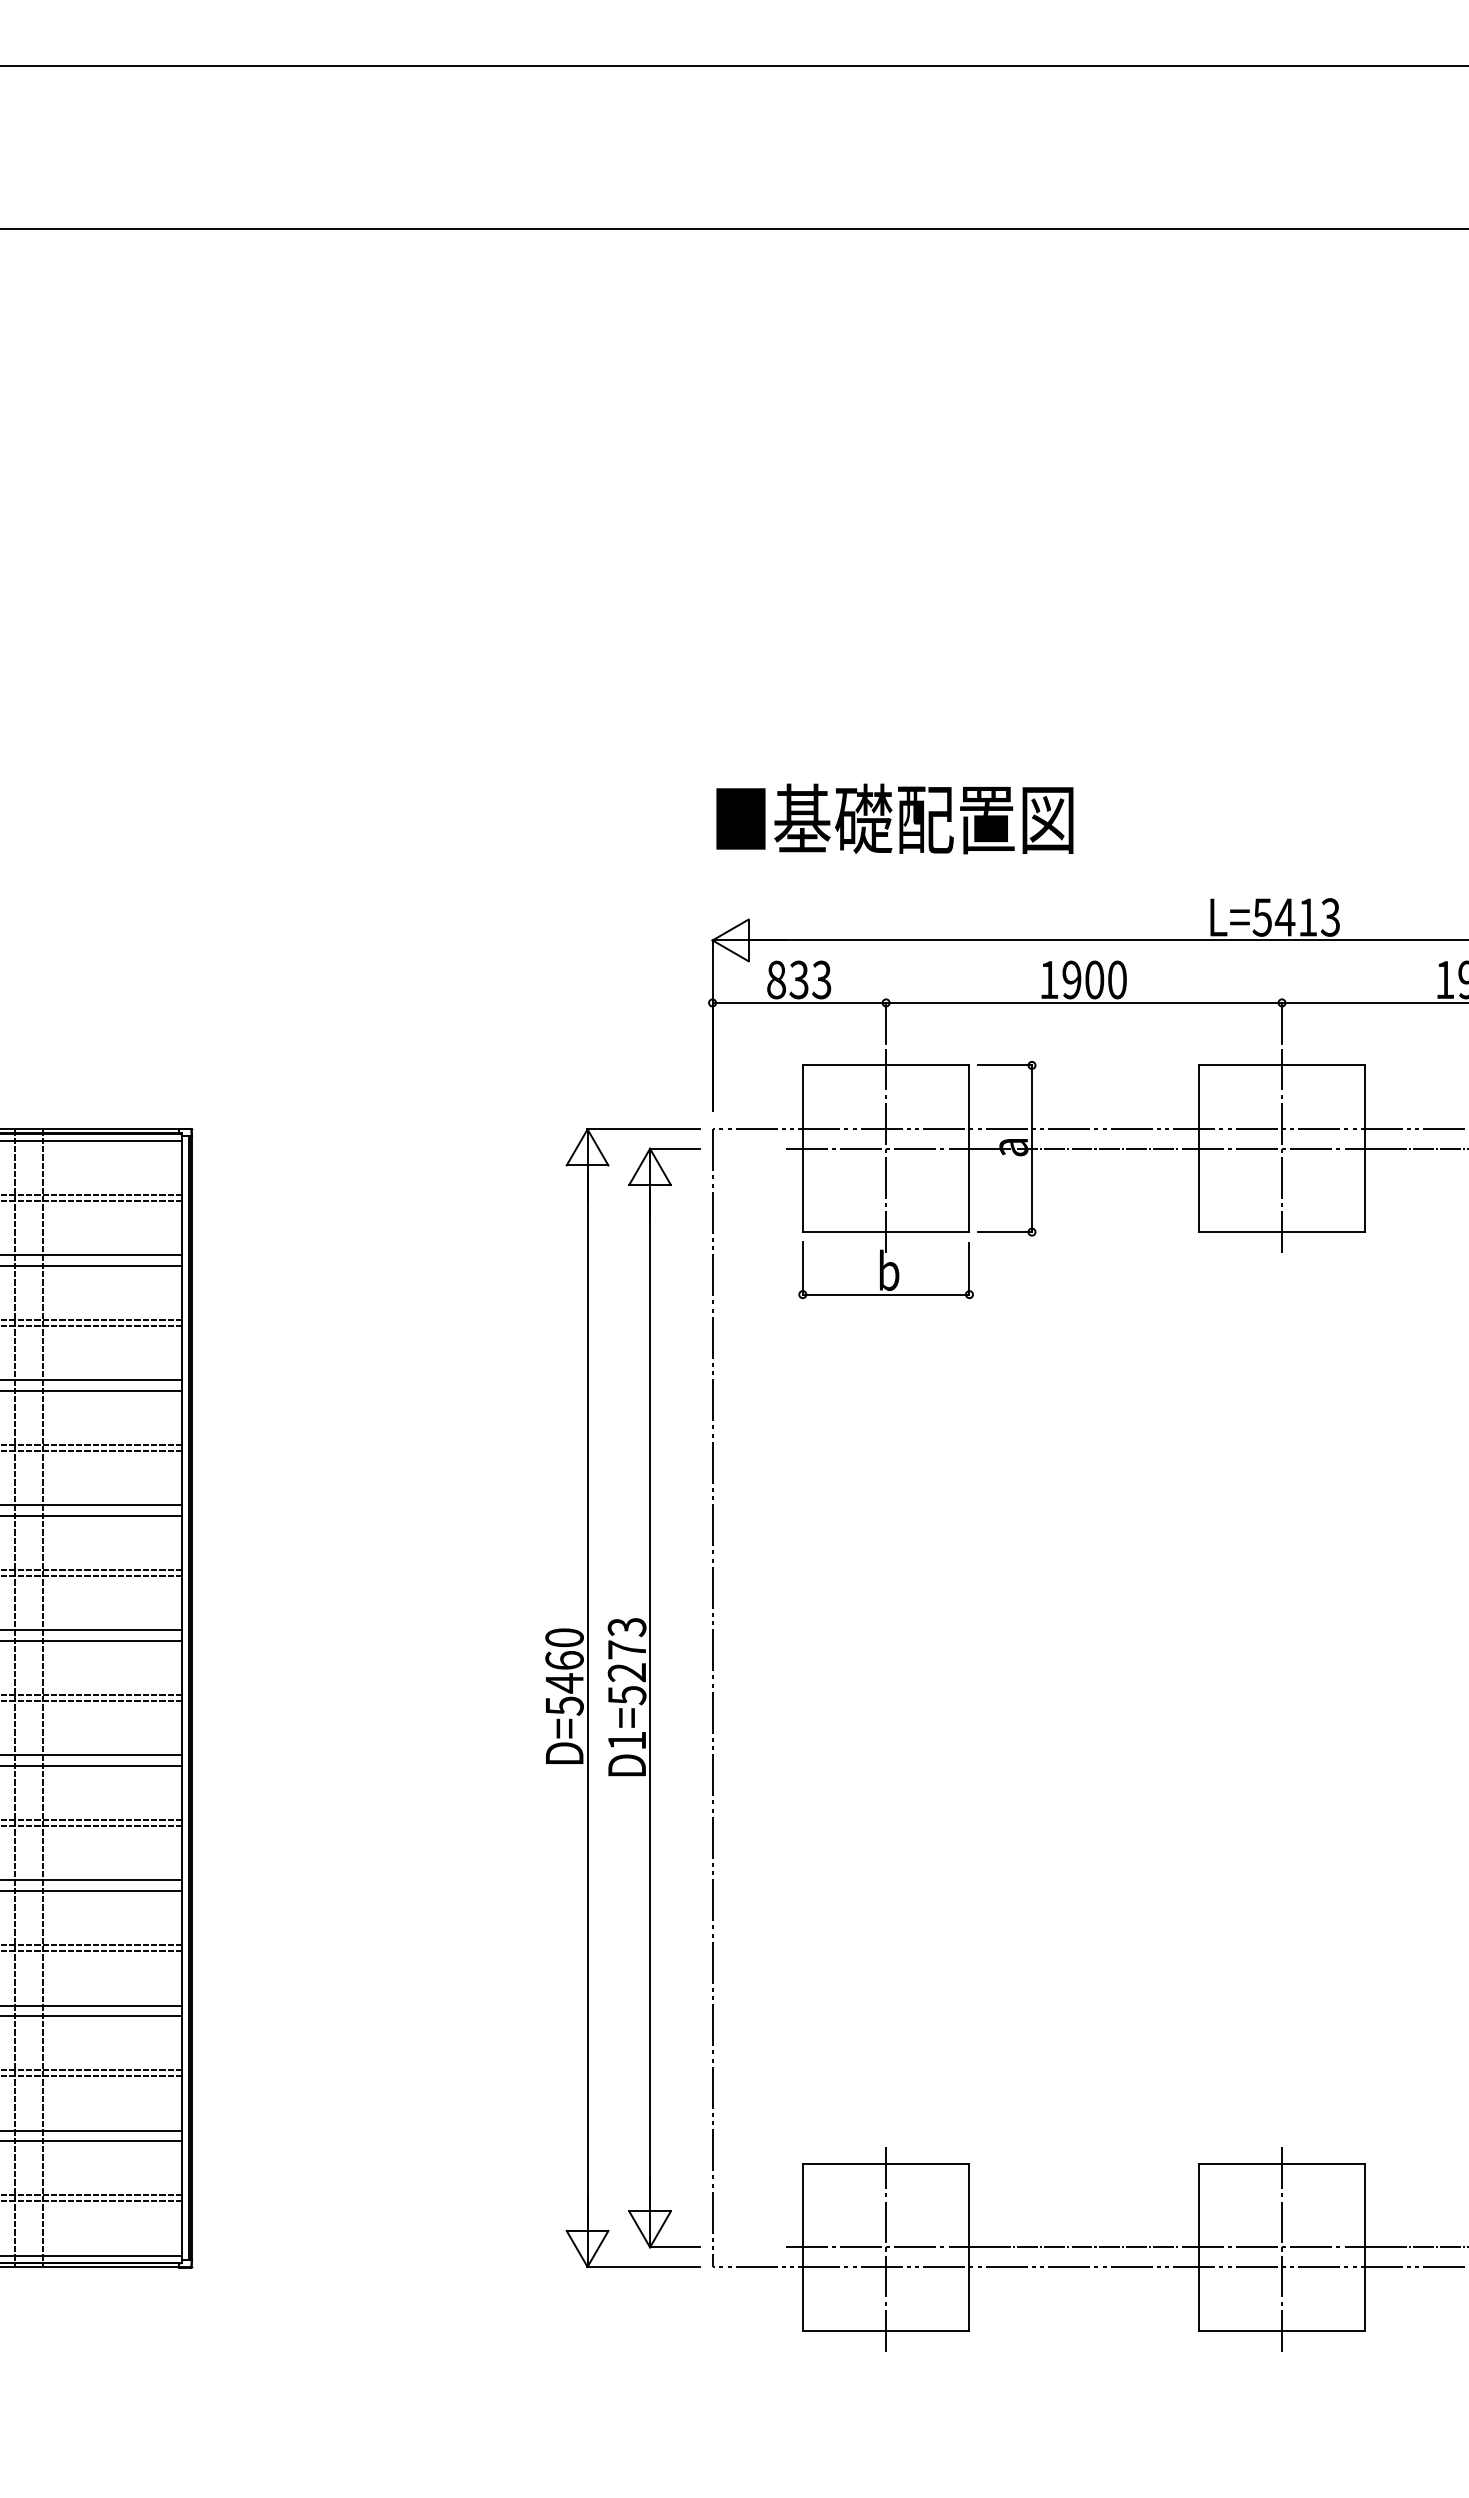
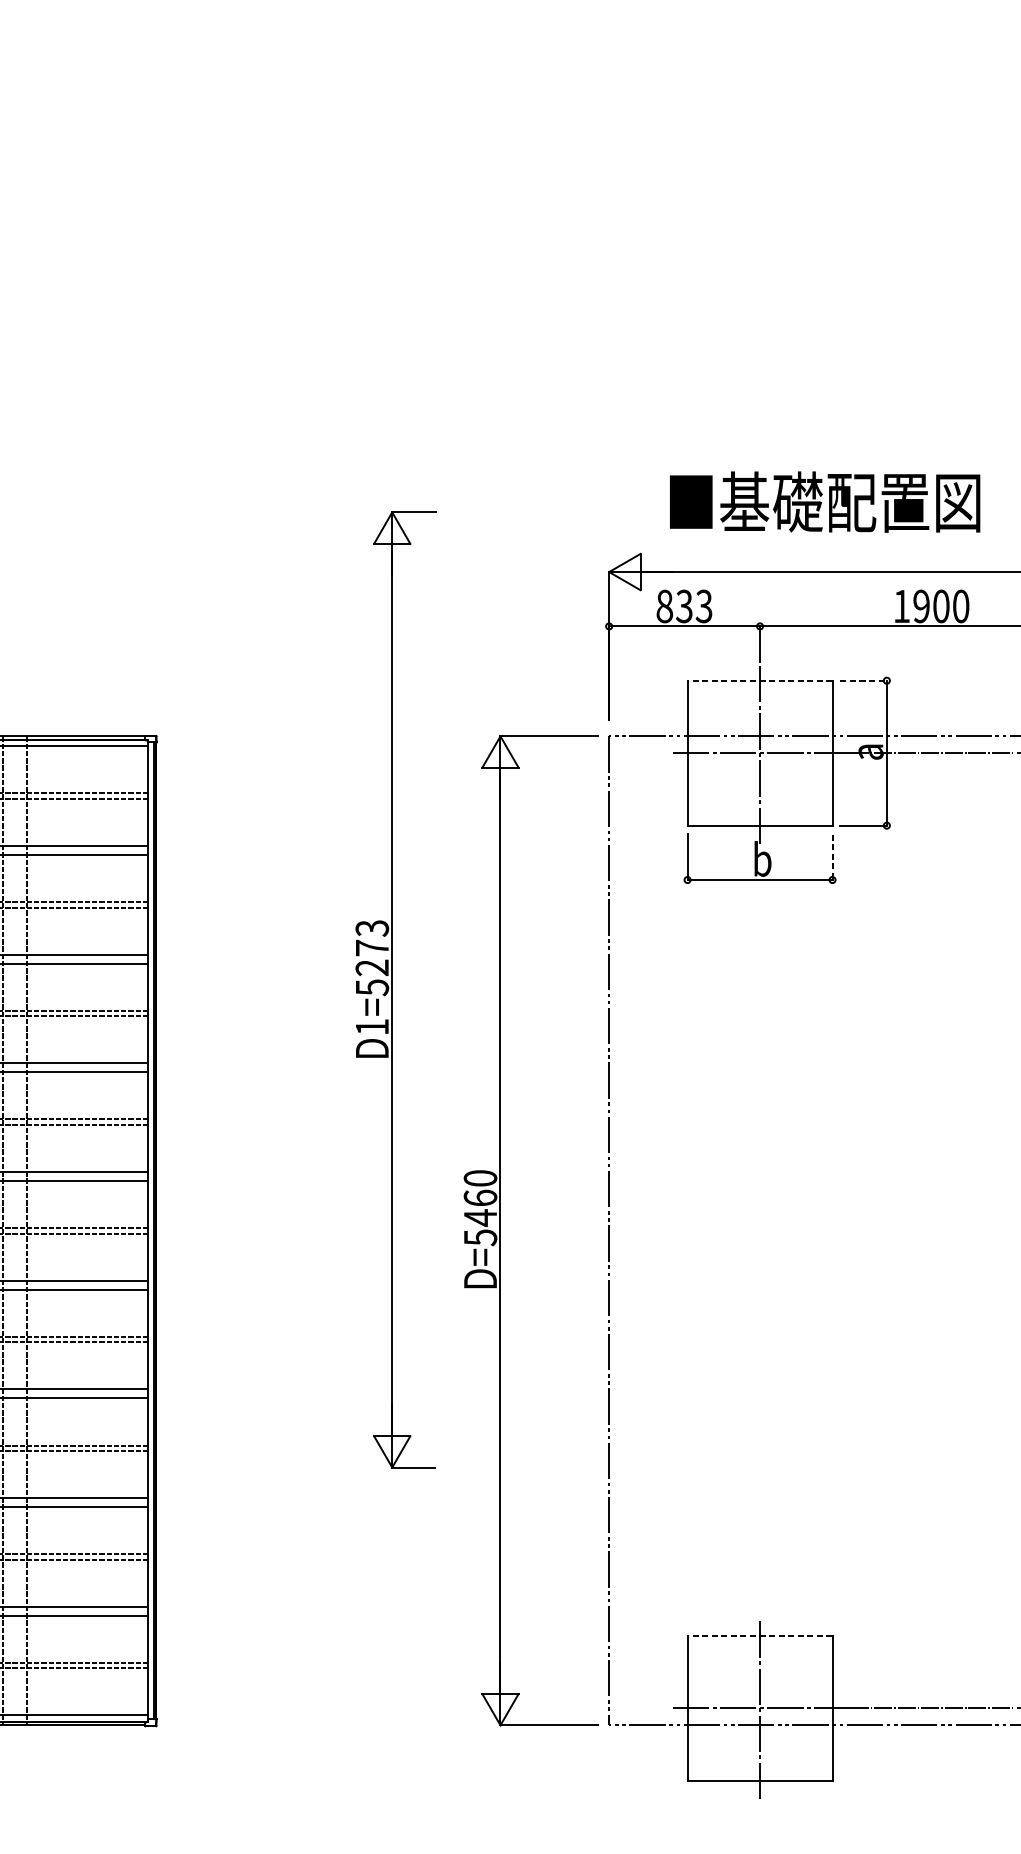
text: (894, 818) -> (824, 501), moved
line: (885, 1065) -> (759, 680), solid -> dashed
line: (1005, 1065) -> (863, 680), solid -> dashed
line: (969, 1269) -> (832, 858), solid -> dashed
part: (653, 1697) -> (395, 989), moved
line: (885, 2164) -> (759, 1636), solid -> dashed

